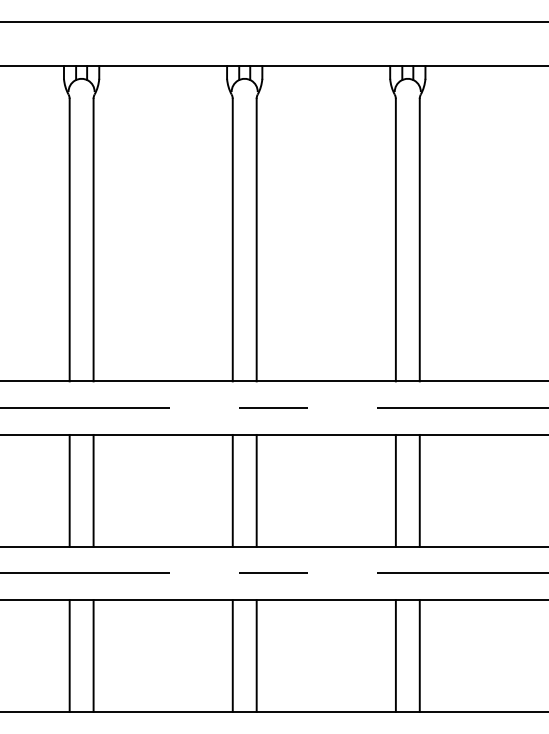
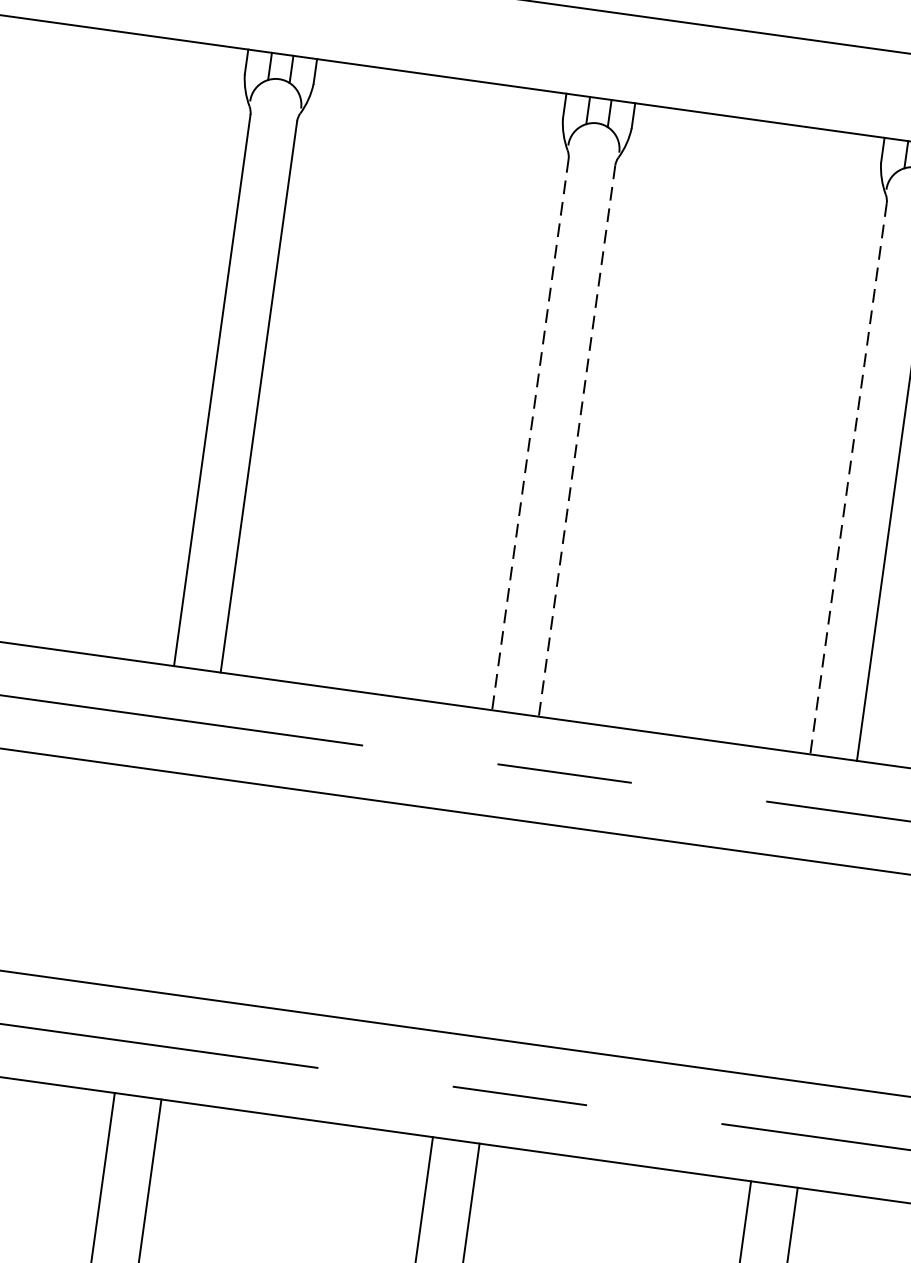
line: (232, 240) -> (529, 435), solid -> dashed
line: (256, 240) -> (576, 441), solid -> dashed
line: (395, 240) -> (847, 479), solid -> dashed
line: (69, 490) -> (144, 878), removed
line: (93, 490) -> (190, 885), removed
line: (232, 490) -> (462, 923), removed
line: (256, 490) -> (508, 929), removed
line: (395, 490) -> (780, 967), removed
line: (419, 490) -> (826, 973), removed

